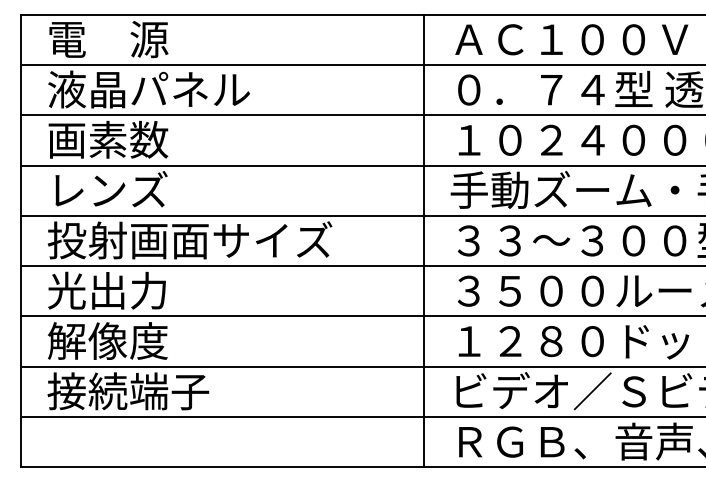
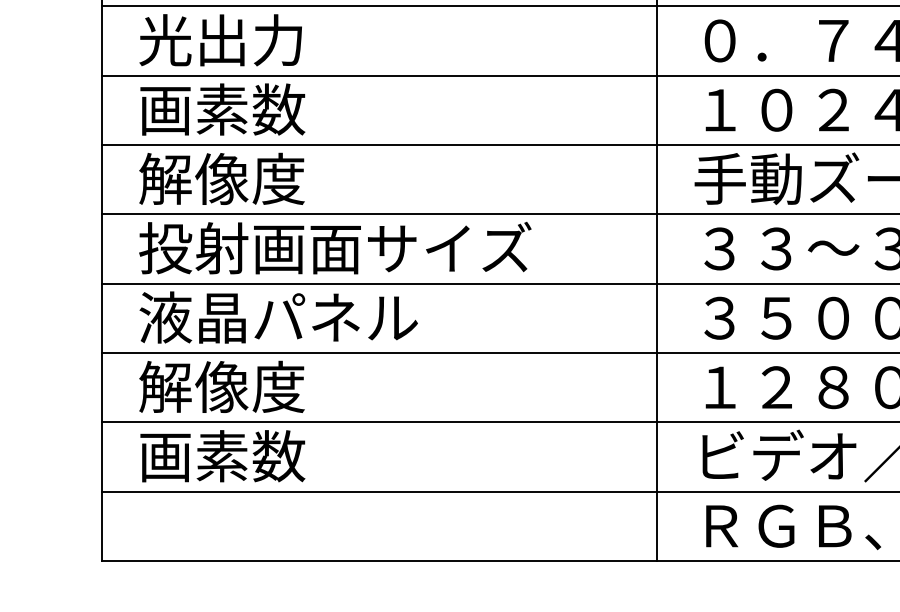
text: (148, 89) -> (277, 40), 液晶パネル -> 光出力
text: (107, 190) -> (221, 179), レンズ -> 解像度
text: (148, 290) -> (277, 317), 光出力 -> 液晶パネル
text: (128, 391) -> (250, 456), 接続端子 -> 画素数

